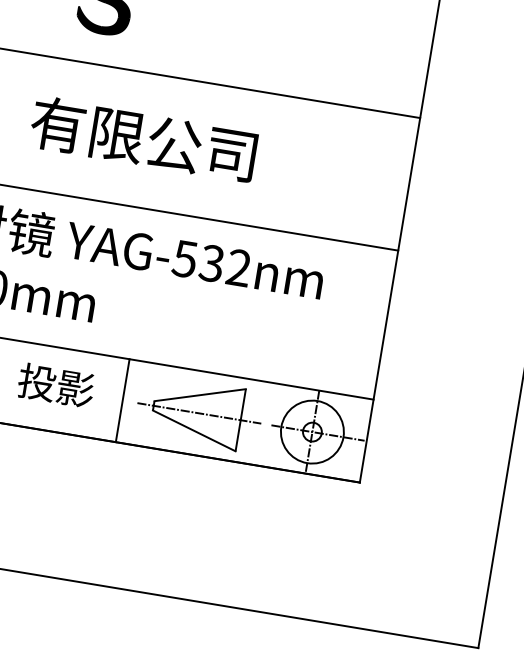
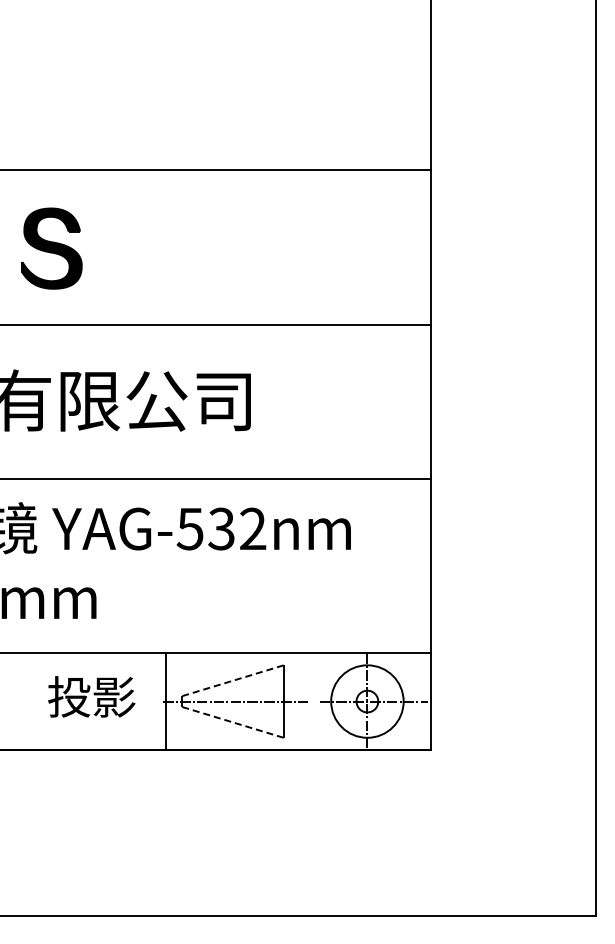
text: (56, 385) -> (91, 696), moved
line: (200, 395) -> (233, 680), solid -> dashed
line: (123, 400) -> (166, 701), moved
line: (194, 431) -> (233, 722), solid -> dashed

